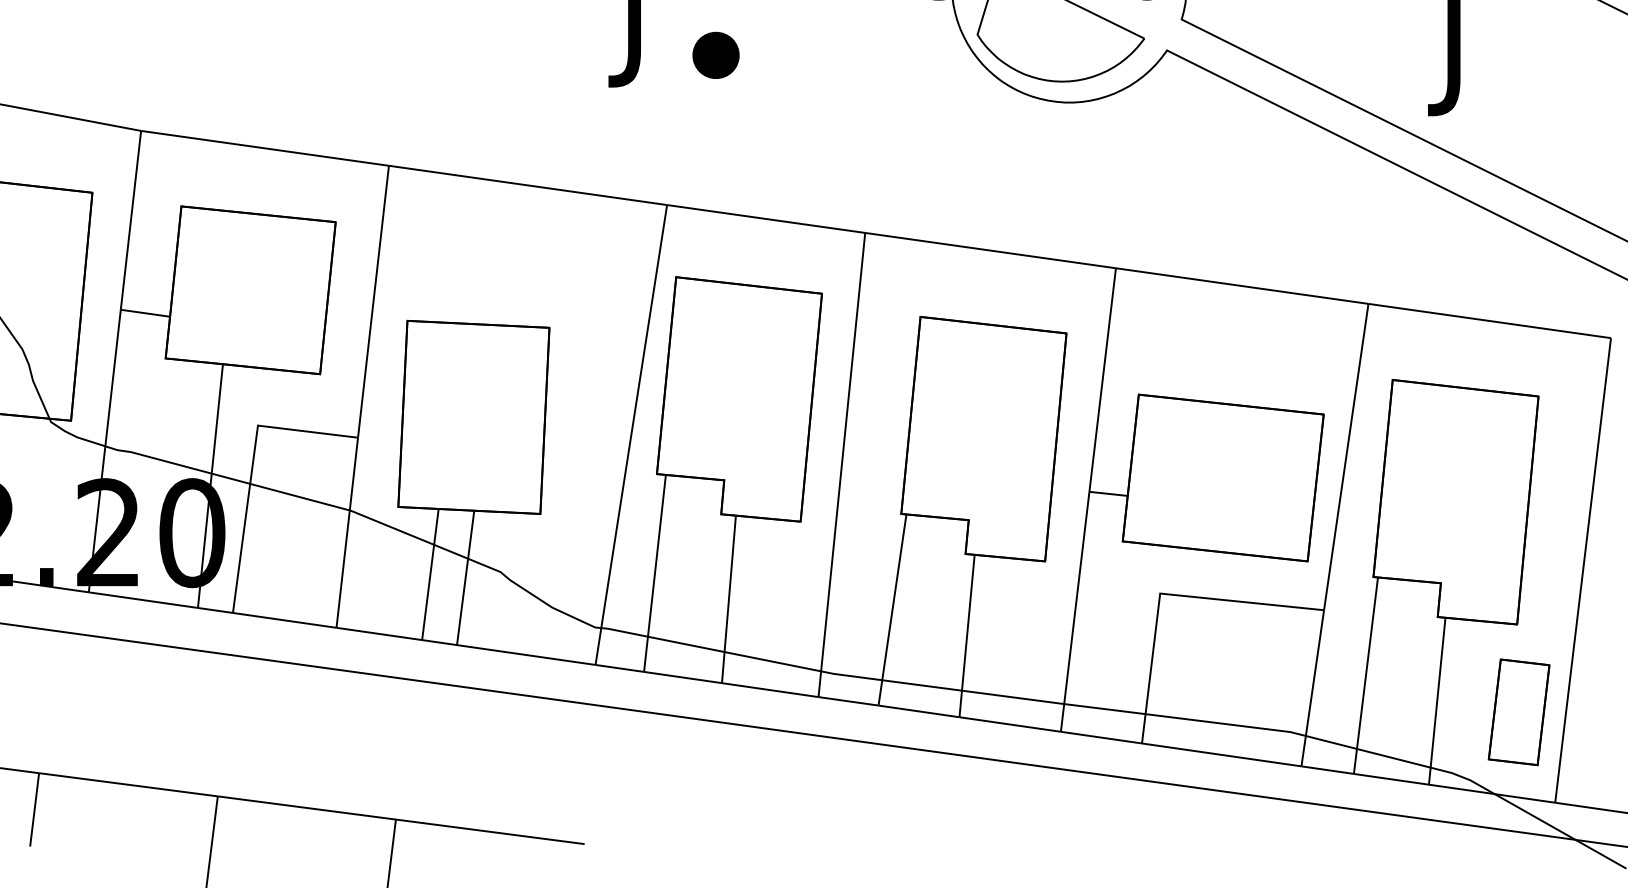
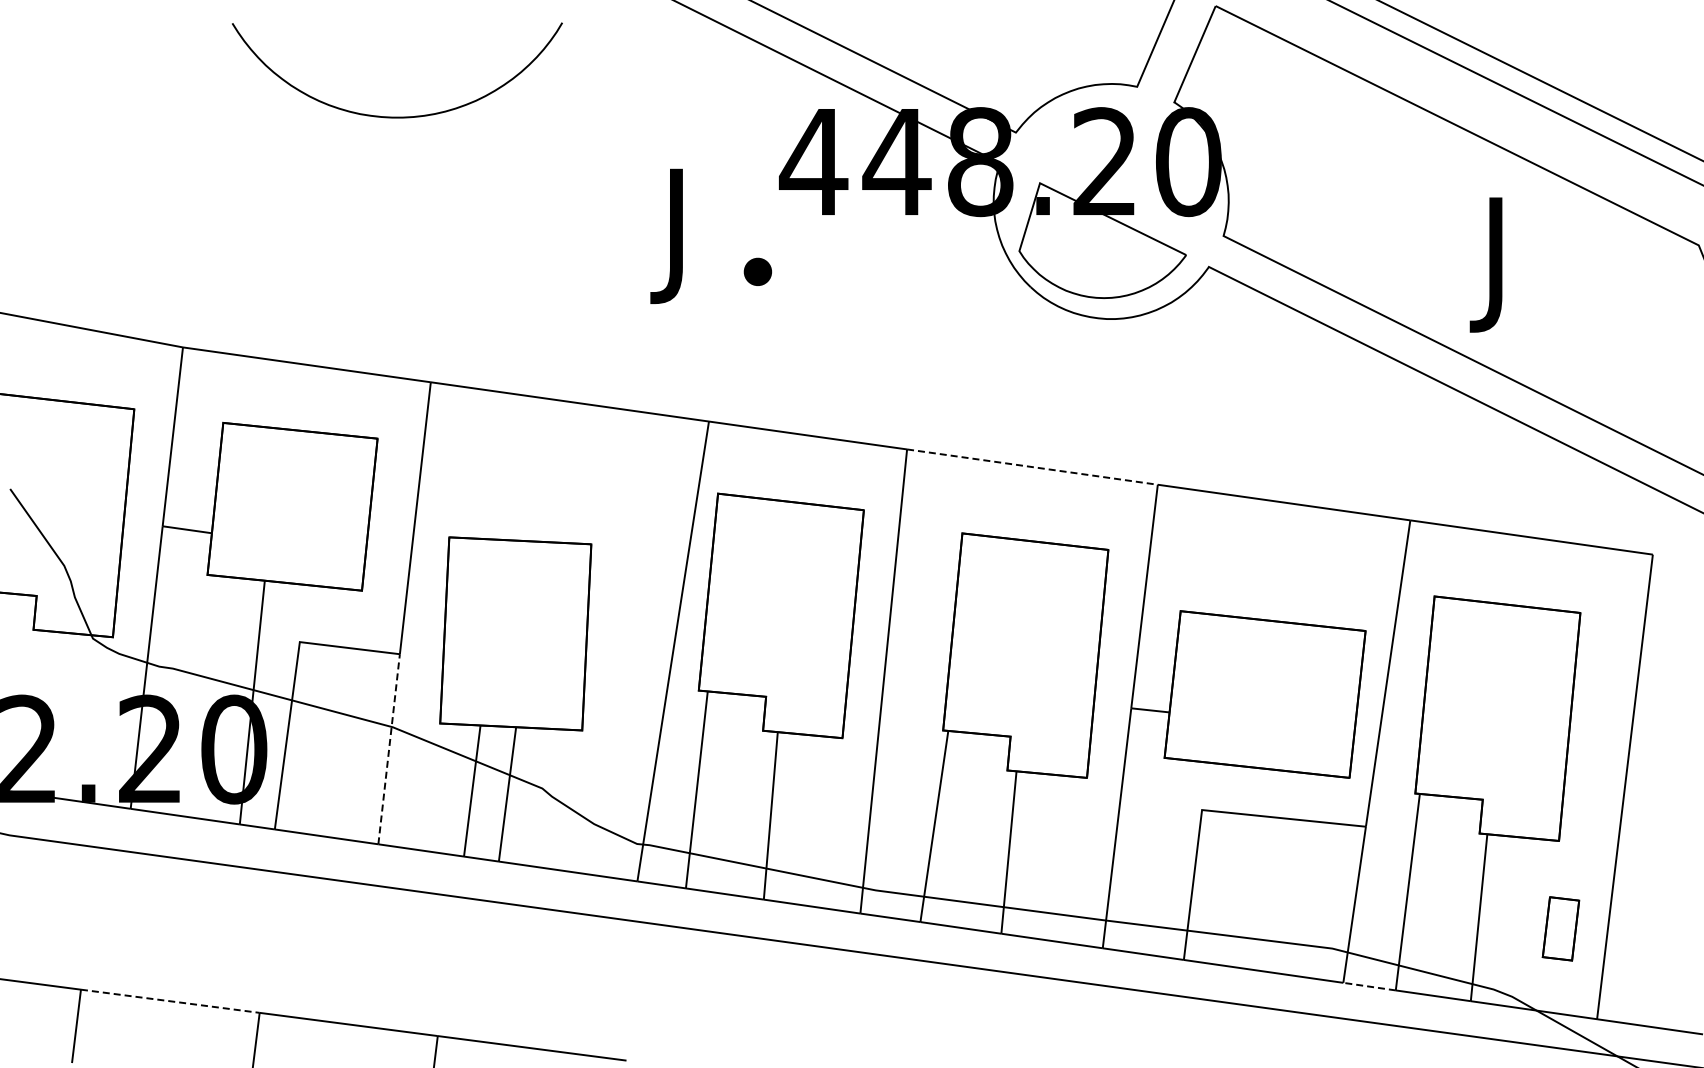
part: (715, 55) -> (757, 271), size x0.6
line: (990, 251) -> (1032, 467), solid -> dashed
line: (347, 533) -> (389, 749), solid -> dashed
part: (1518, 712) -> (1560, 928), size x0.6
line: (1327, 770) -> (1369, 986), solid -> dashed
line: (128, 785) -> (170, 1001), solid -> dashed

